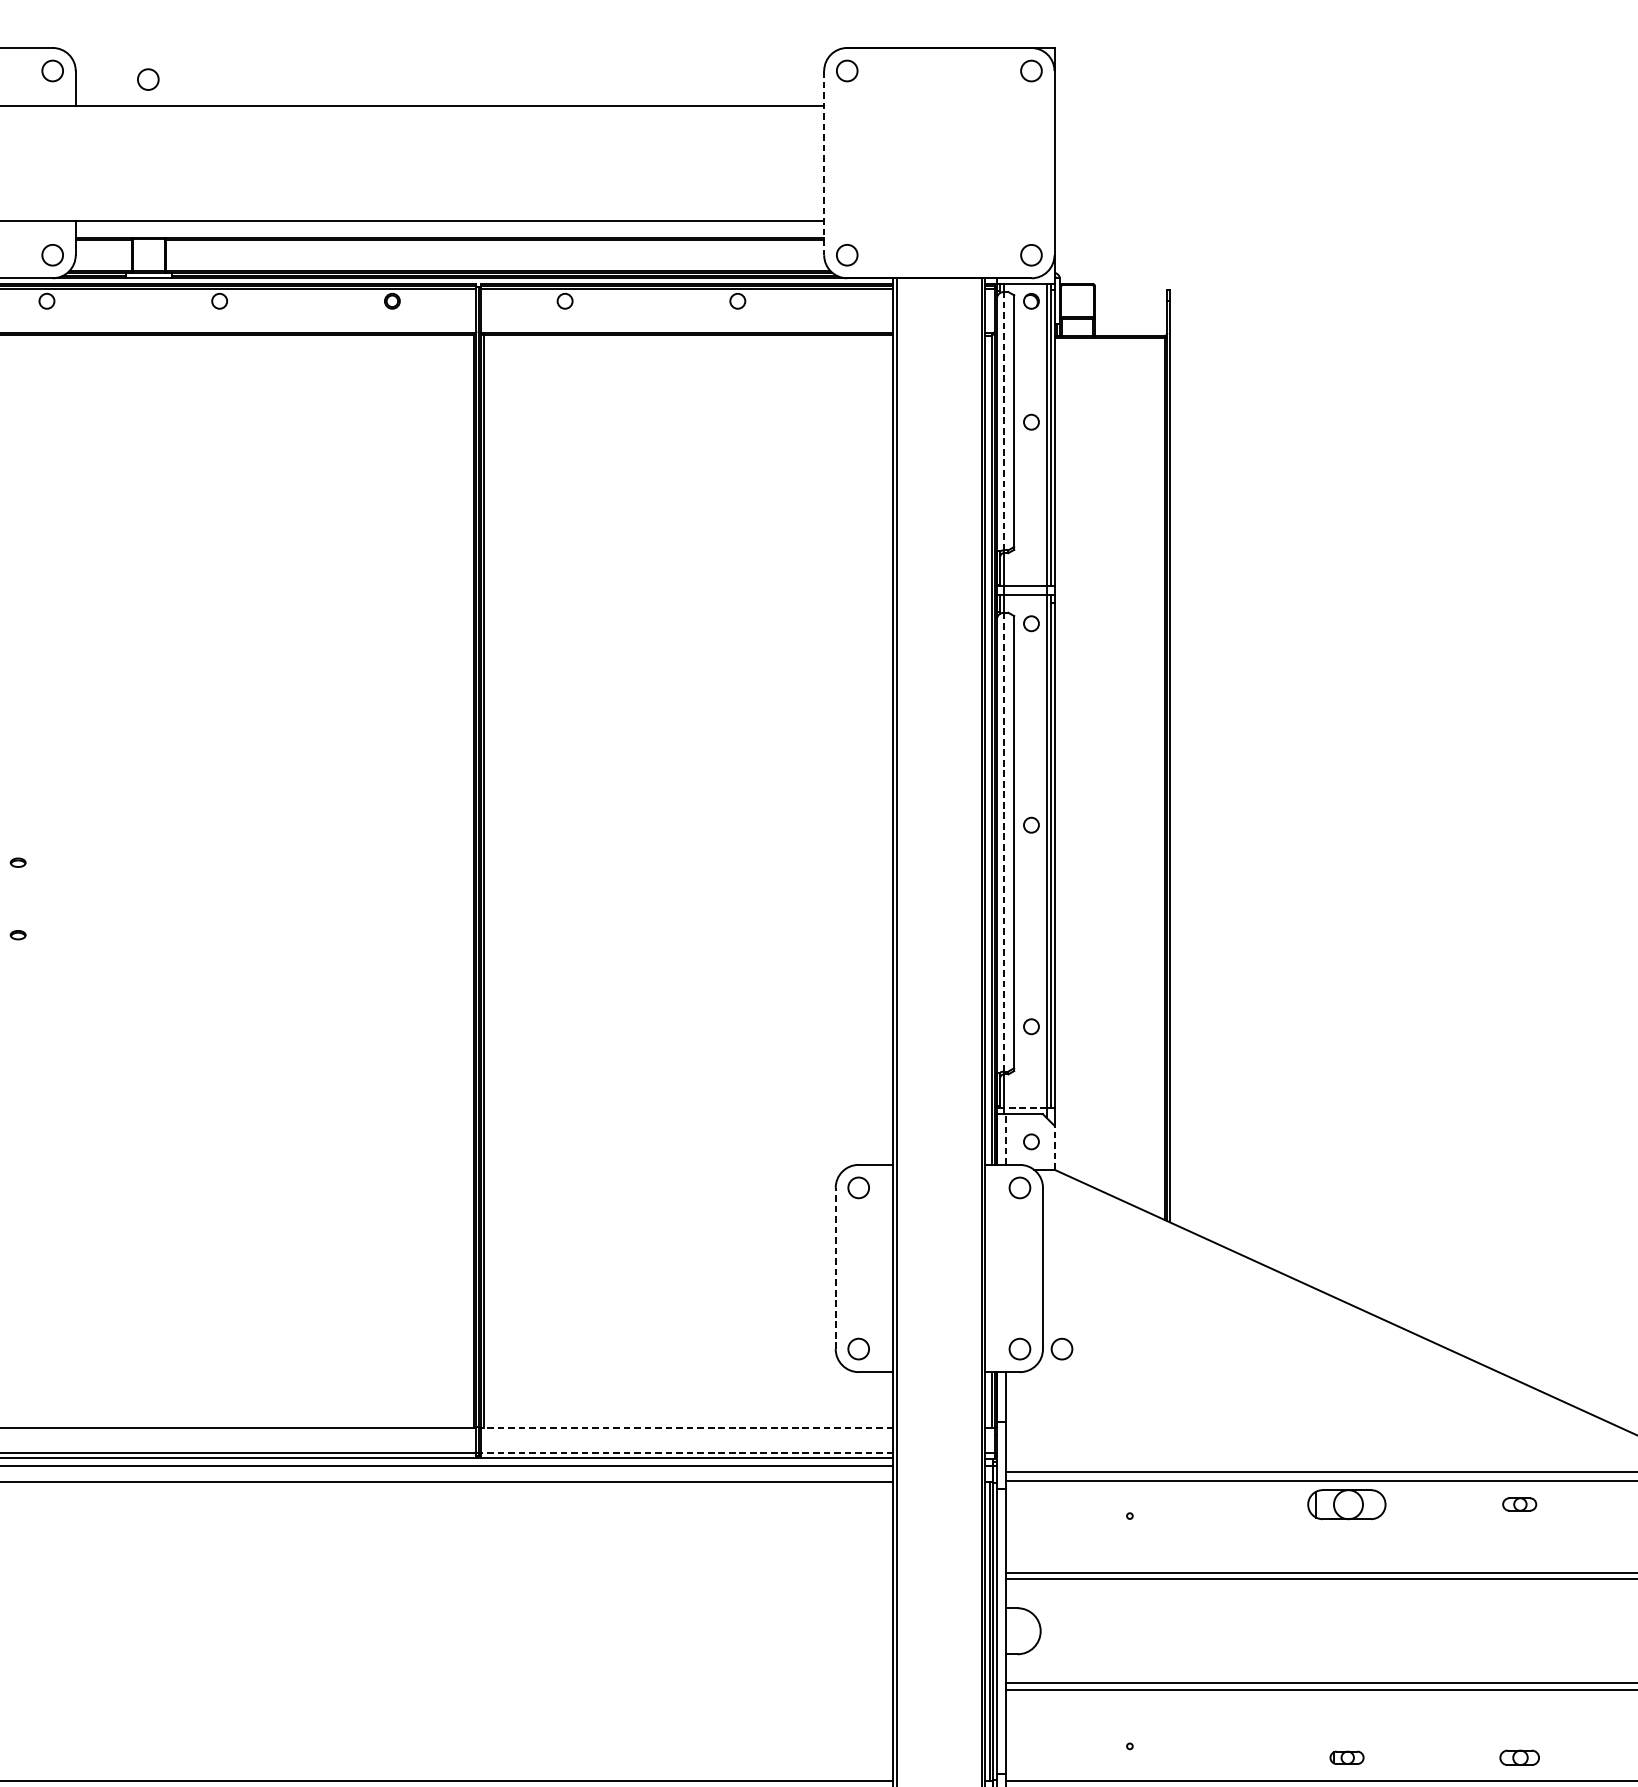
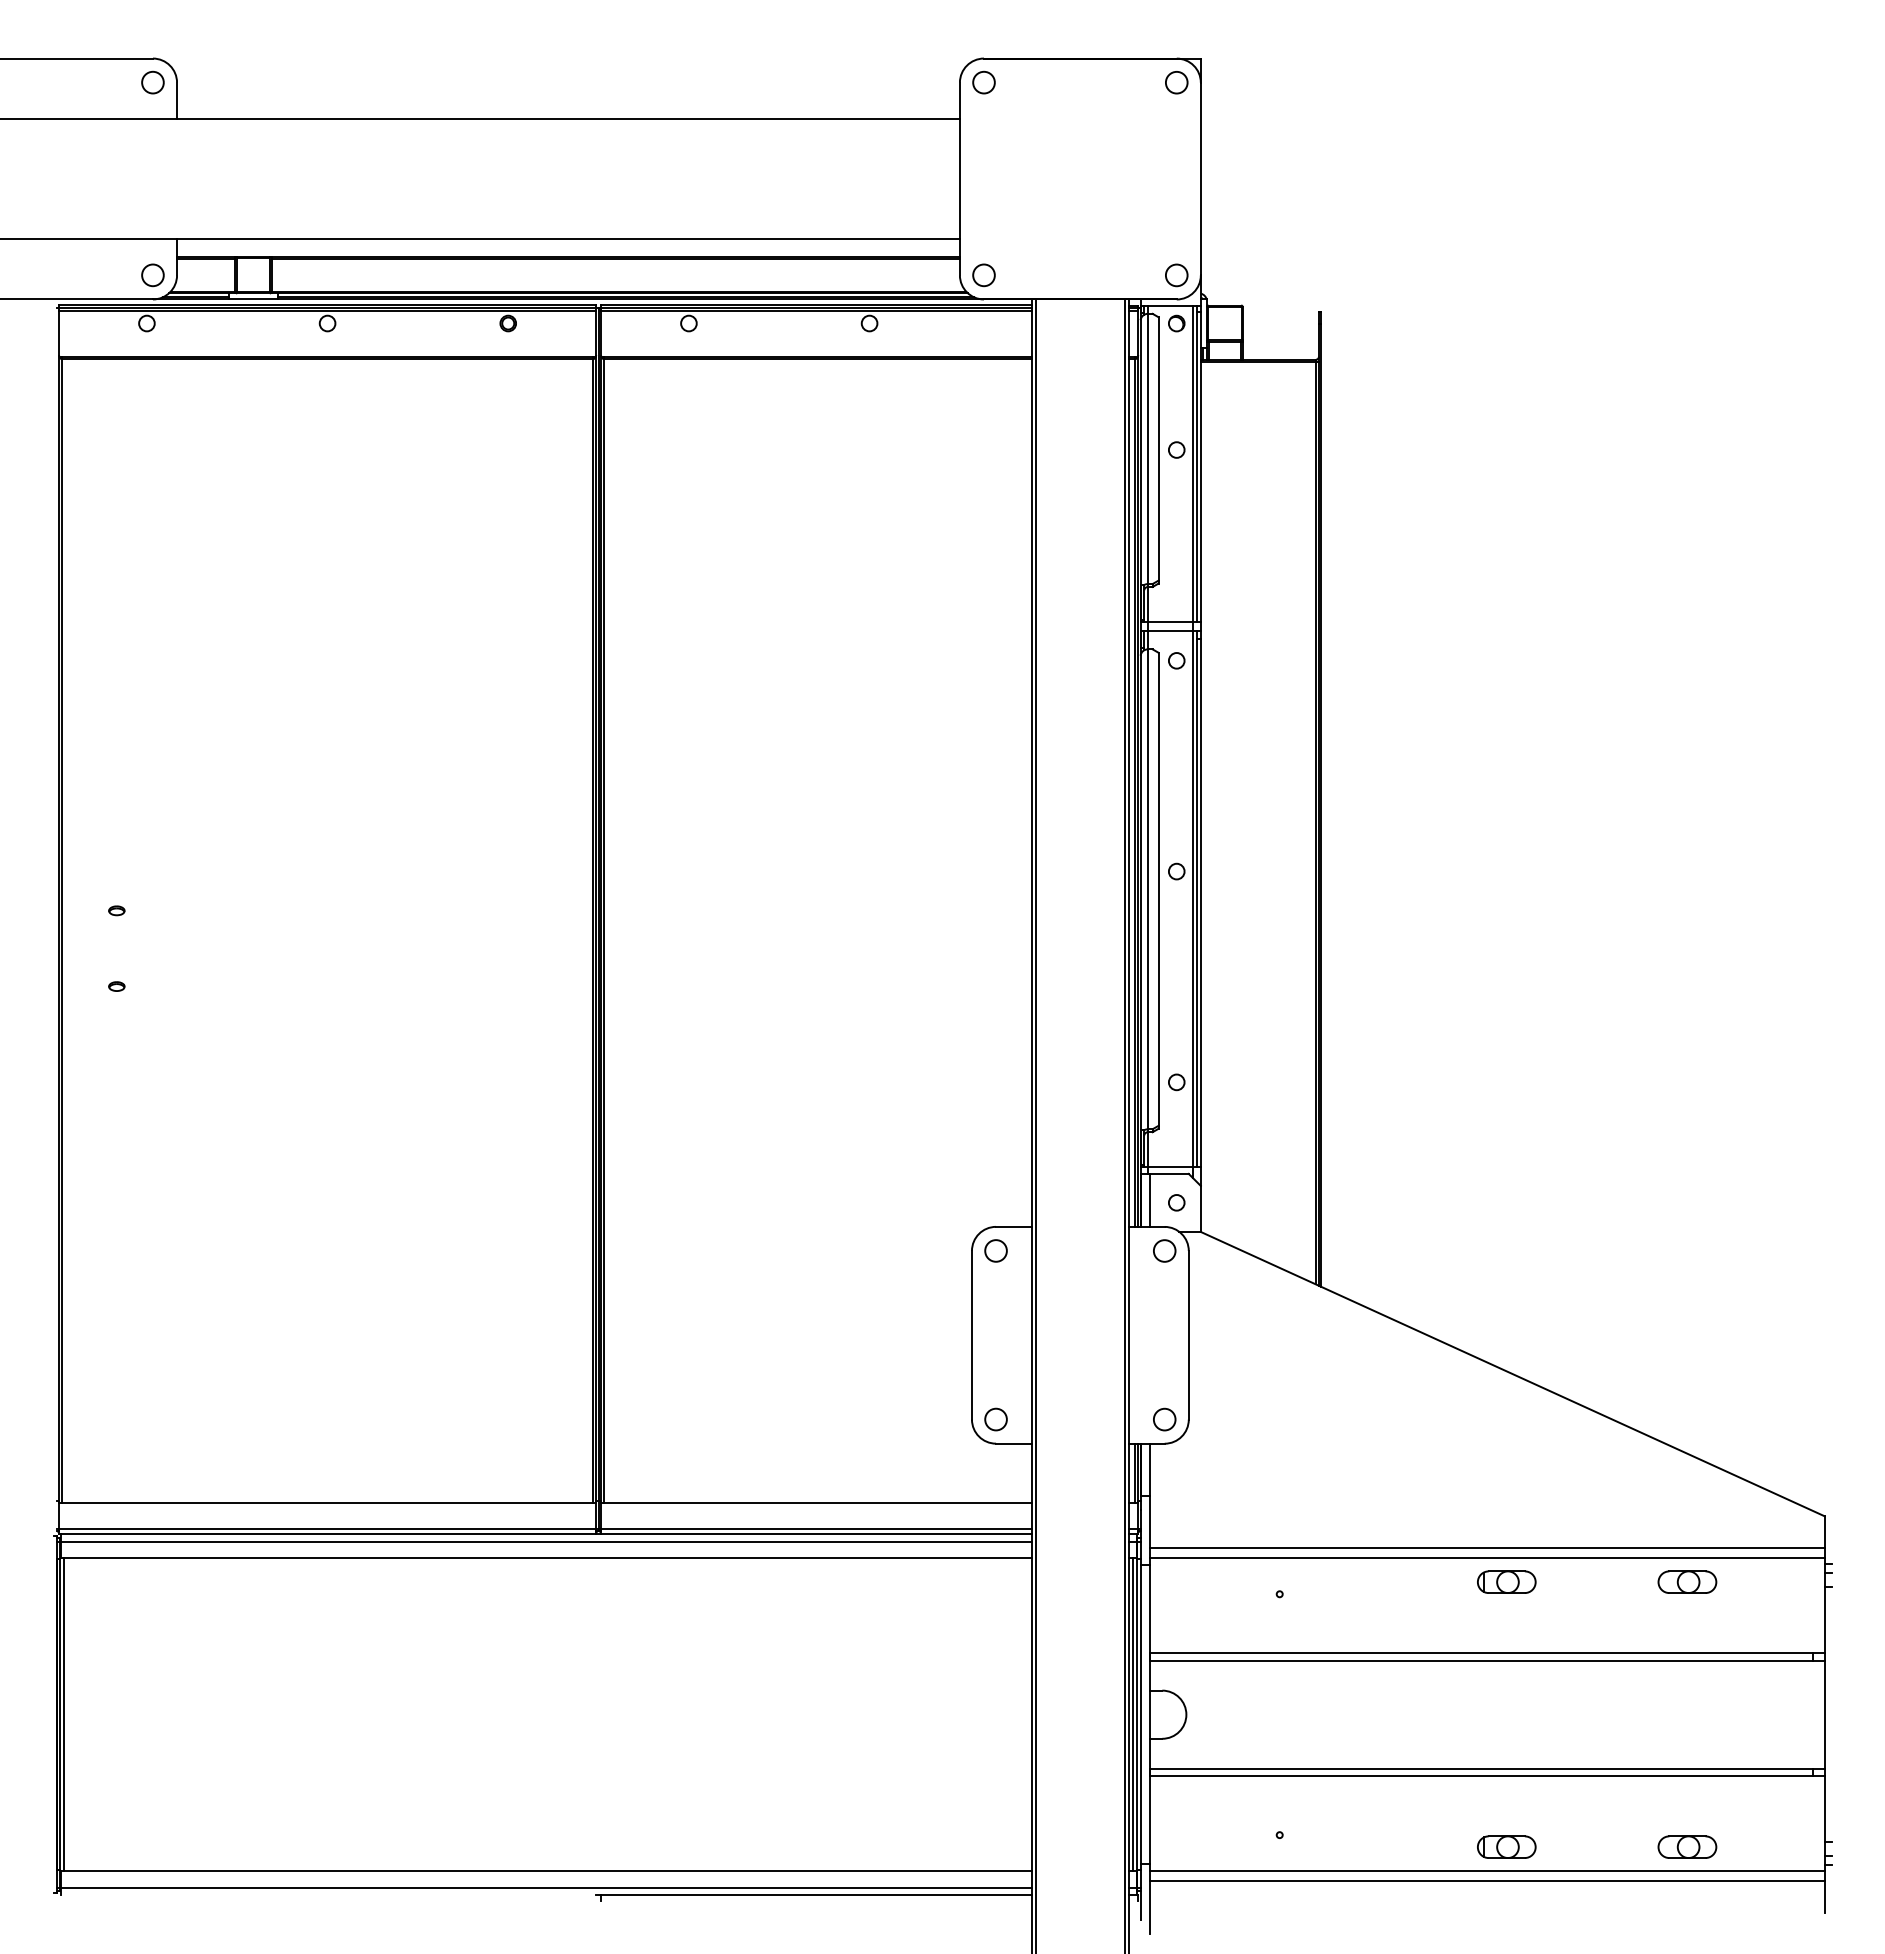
circle: (147, 79) -> (252, 91), removed
line: (823, 163) -> (959, 179), dashed -> solid
line: (1004, 420) -> (1148, 448), dashed -> solid
line: (1004, 842) -> (1148, 889), dashed -> solid
line: (1025, 1108) -> (1170, 1167), dashed -> solid
line: (1006, 1139) -> (1150, 1200), dashed -> solid
line: (1054, 1147) -> (1200, 1208), dashed -> solid
line: (835, 1267) -> (971, 1334), dashed -> solid
circle: (1061, 1349) -> (1208, 1419), removed
line: (687, 1428) -> (816, 1502), dashed -> solid
line: (687, 1453) -> (816, 1528), dashed -> solid
part: (1346, 1503) -> (1506, 1581), size x0.71
part: (1519, 1503) -> (1687, 1581), size x1.67
part: (1346, 1757) -> (1506, 1846), size x1.67
part: (1519, 1757) -> (1687, 1846), size x1.43

